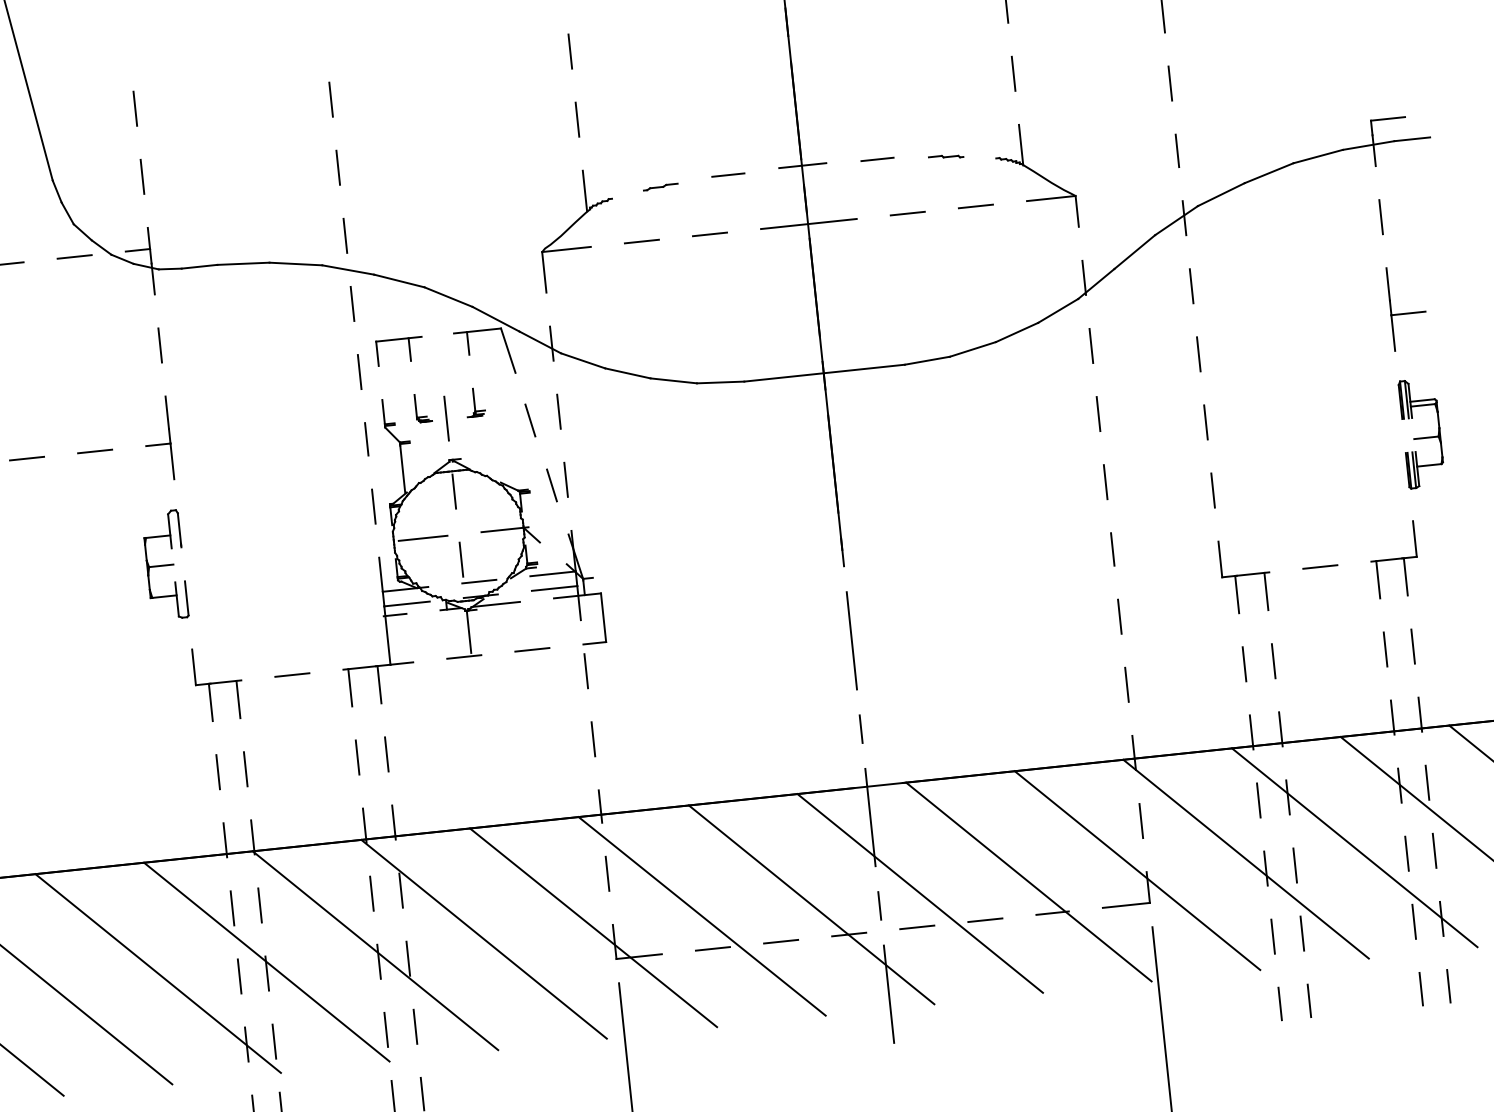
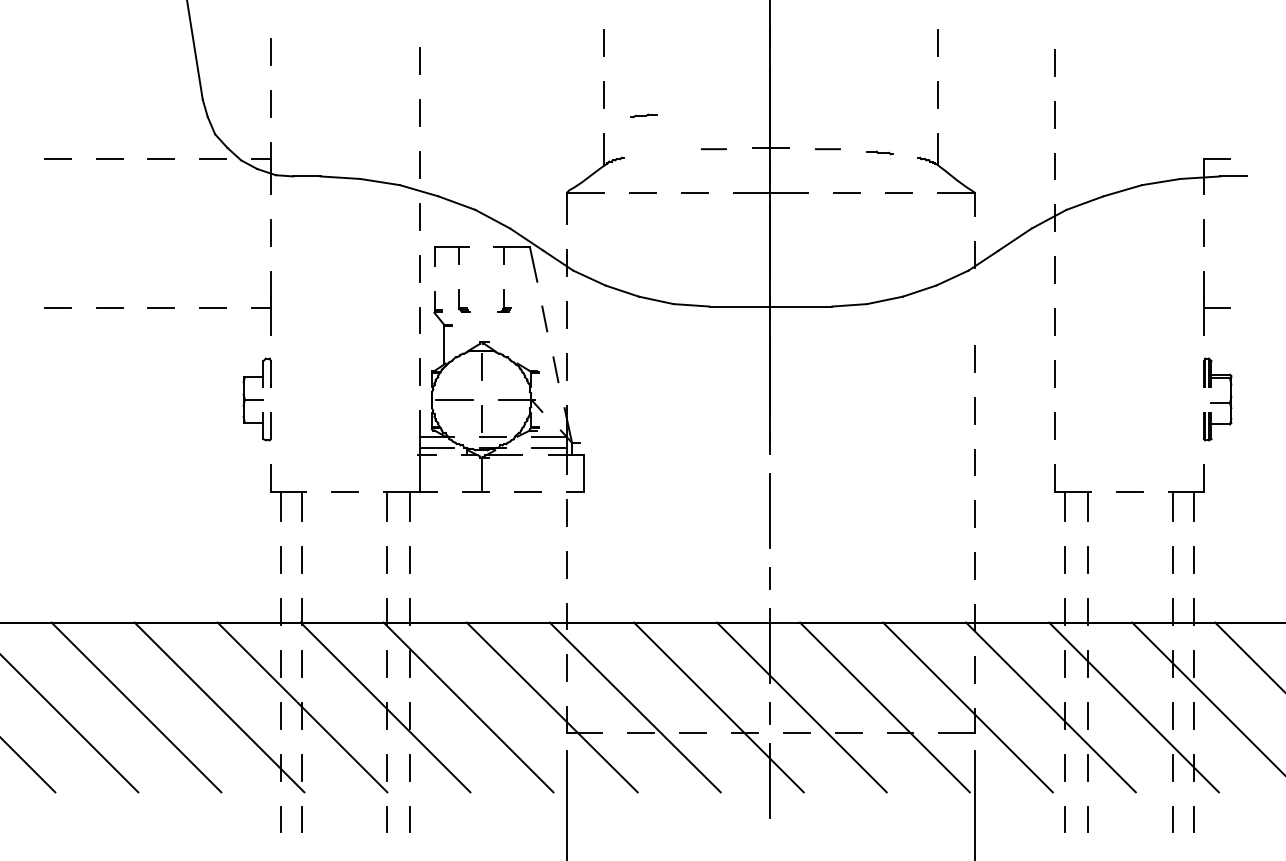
part: (660, 186) -> (643, 115), moved
line: (1090, 345) -> (974, 306), removed
line: (446, 418) -> (481, 310), removed

